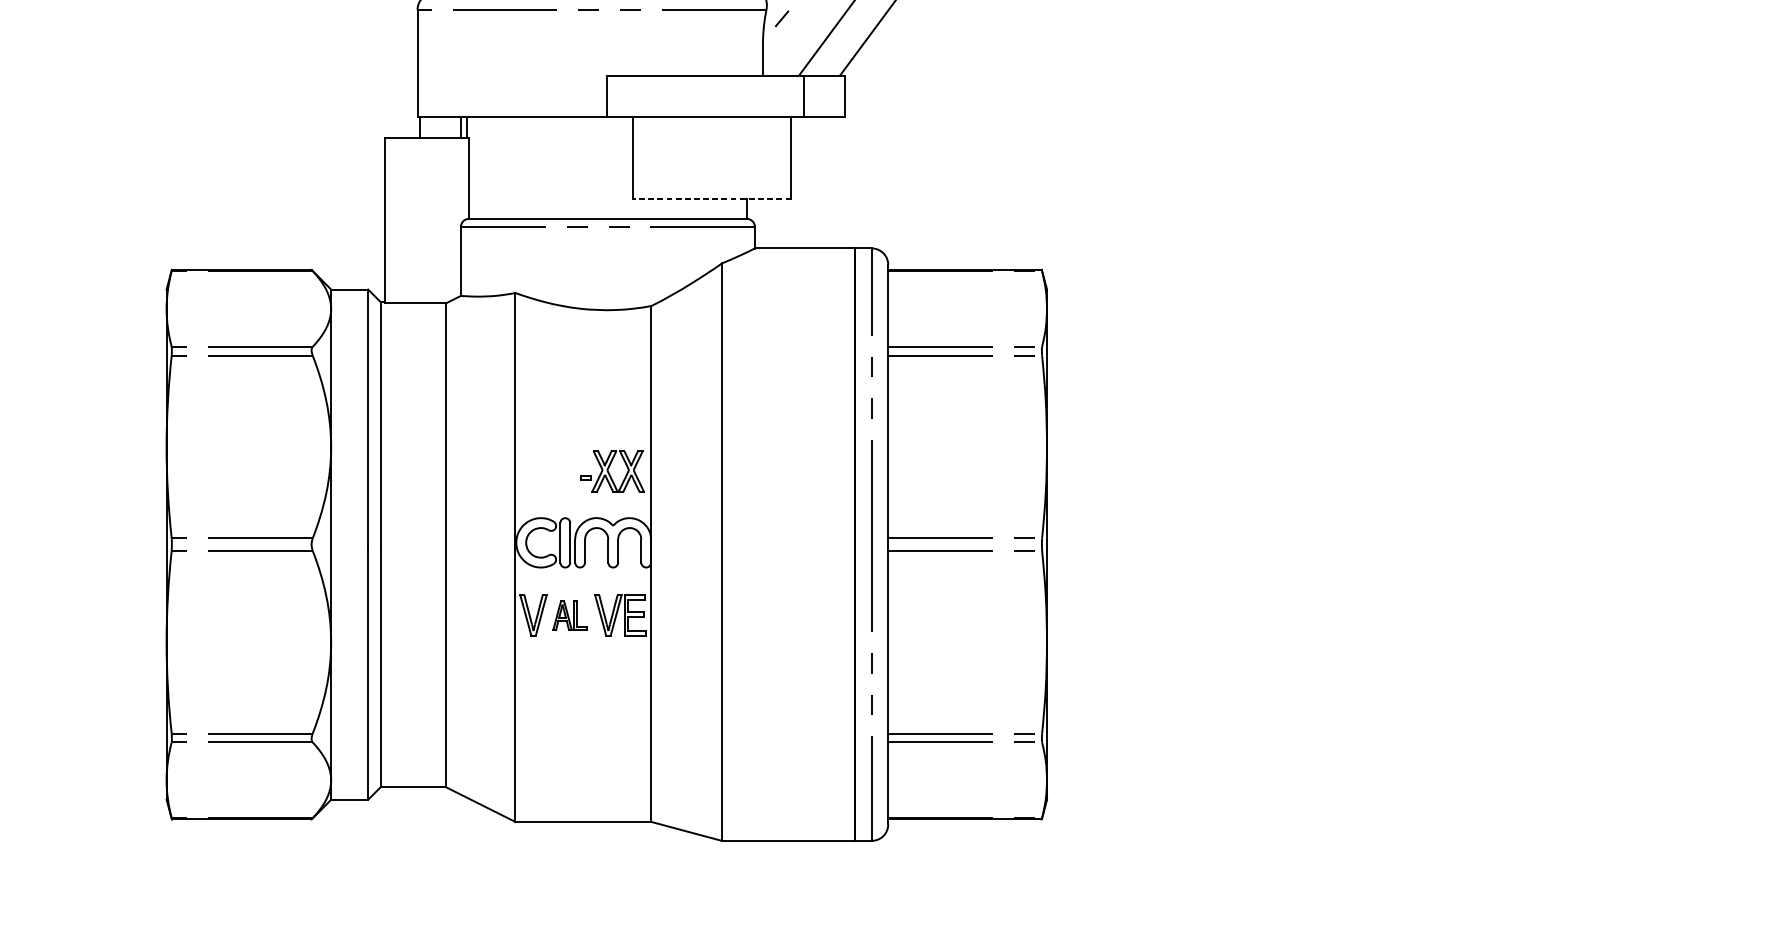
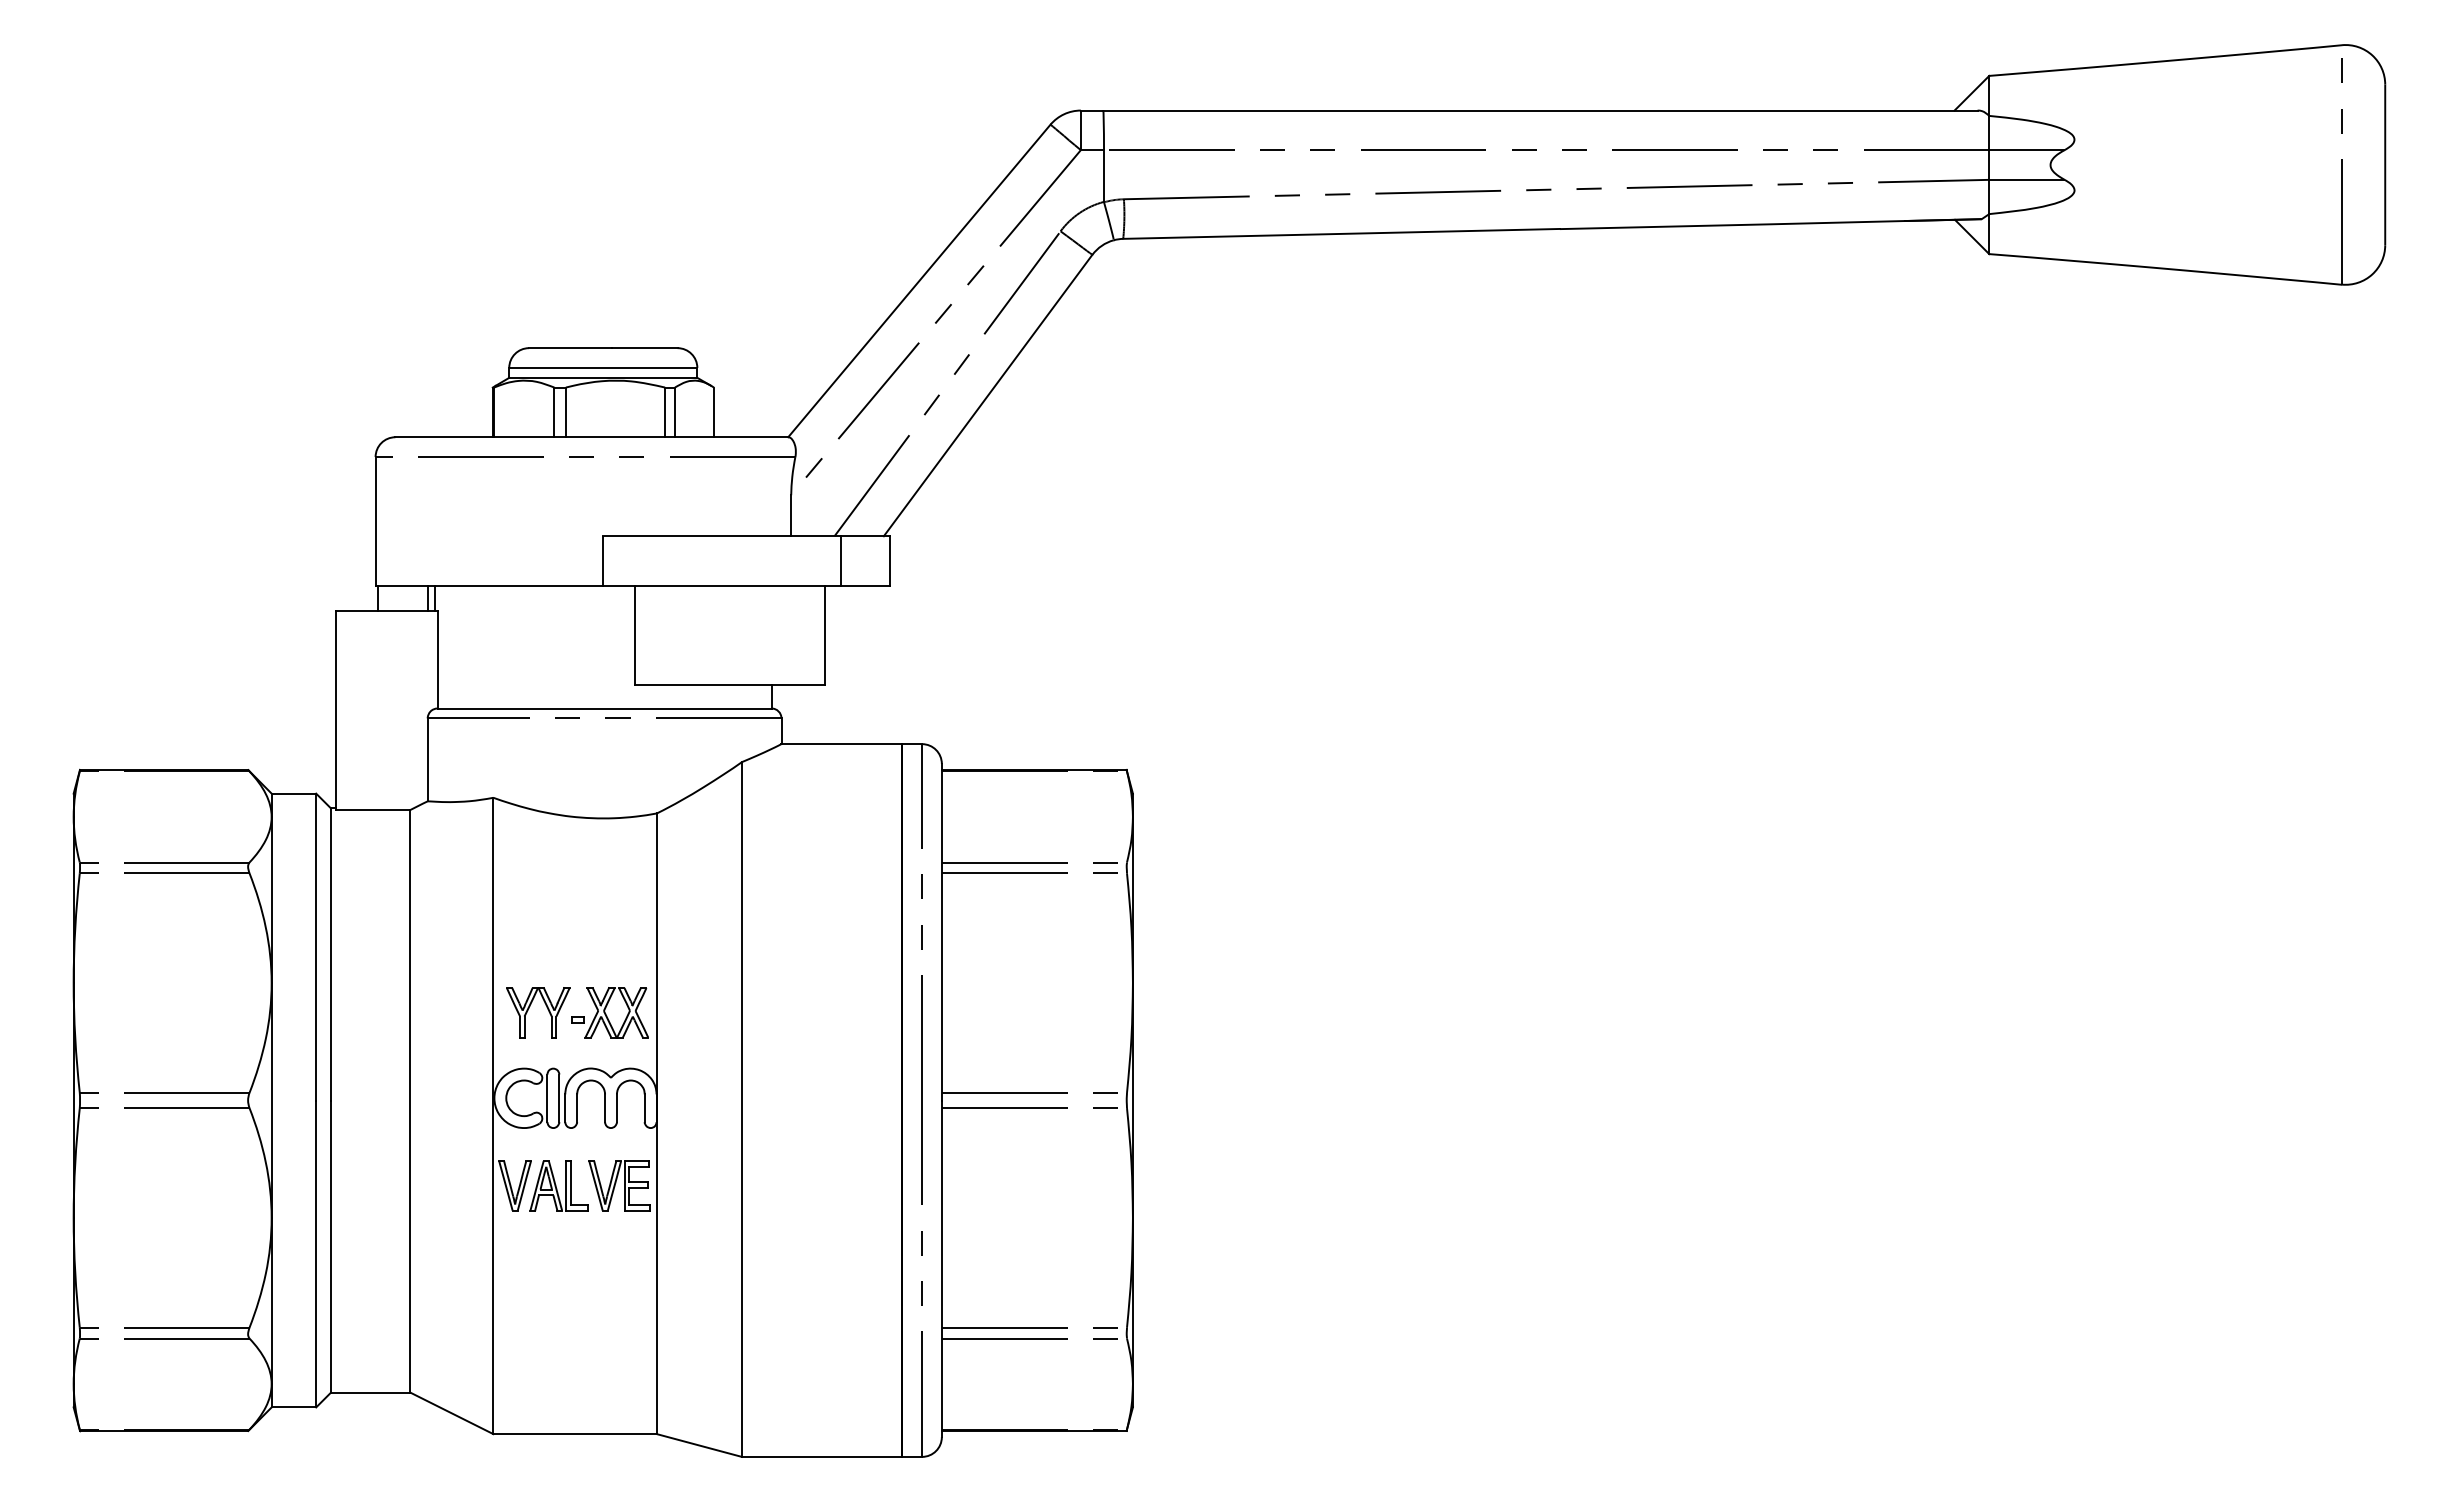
line: (711, 198) -> (729, 684), dashed -> solid
part: (559, 467) -> (546, 1007), added
part: (569, 615) -> (558, 1185), size x1.43

